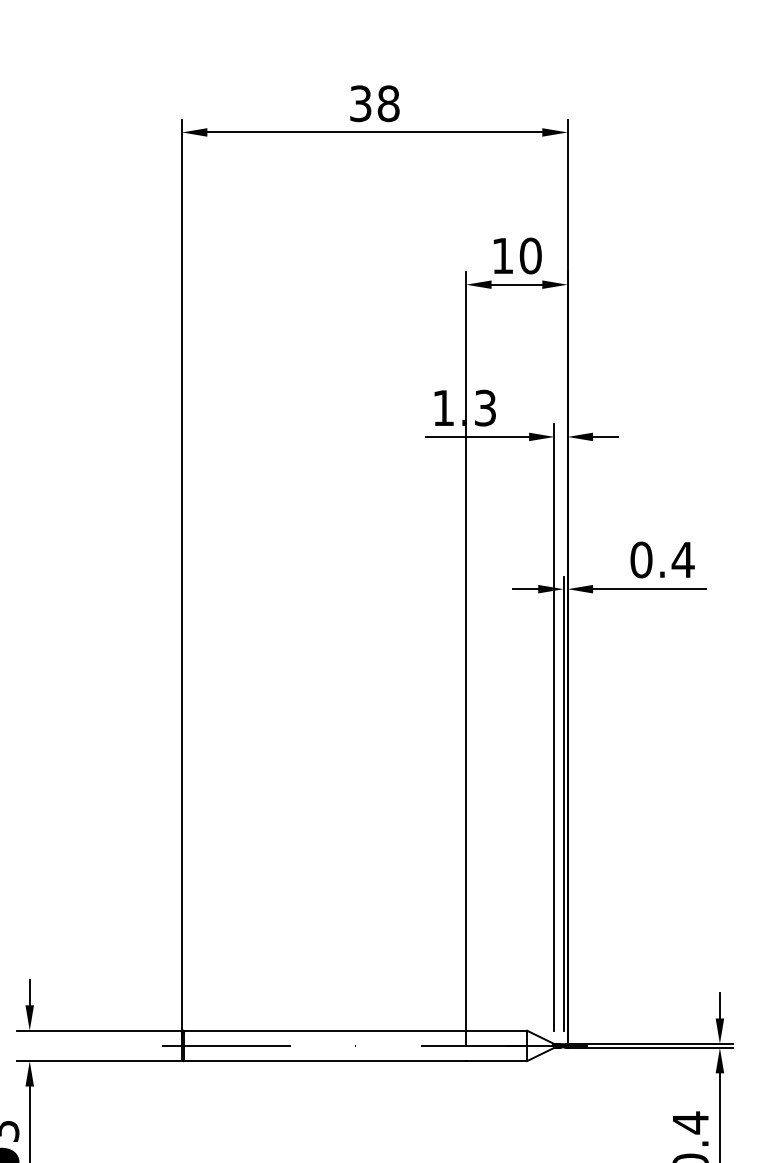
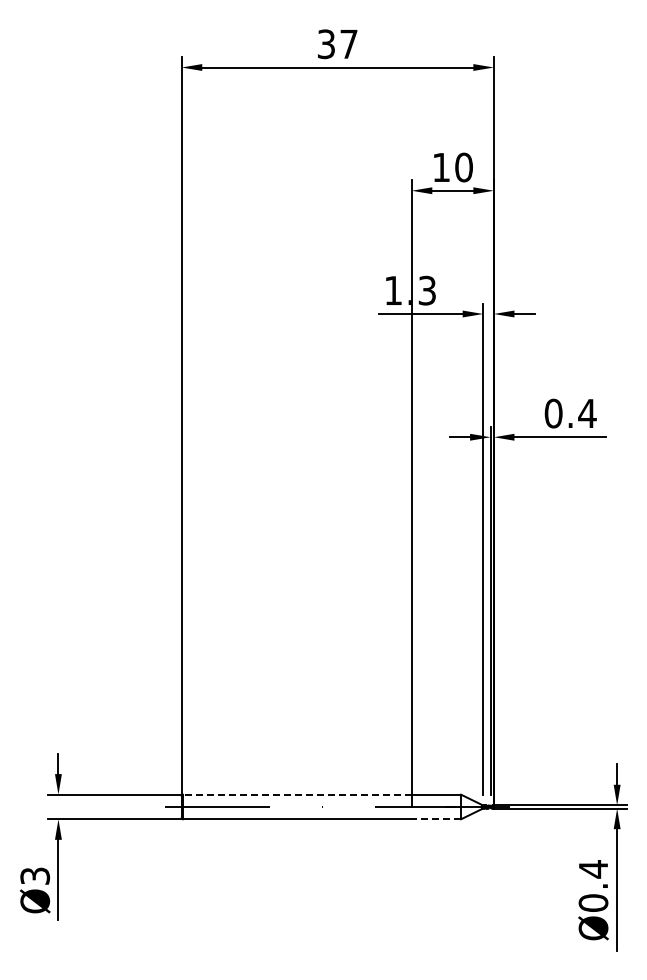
text: (388, 104) -> (348, 44), 38 -> 37
line: (323, 1030) -> (296, 794), solid -> dashed
line: (496, 1061) -> (436, 819), solid -> dashed

